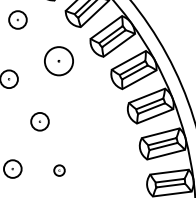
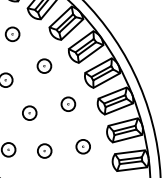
part: (59, 60) -> (44, 65), size x0.62
part: (90, 109) -> (68, 103), added
part: (108, 164) -> (82, 146), added
part: (59, 169) -> (44, 150), size x1.67

